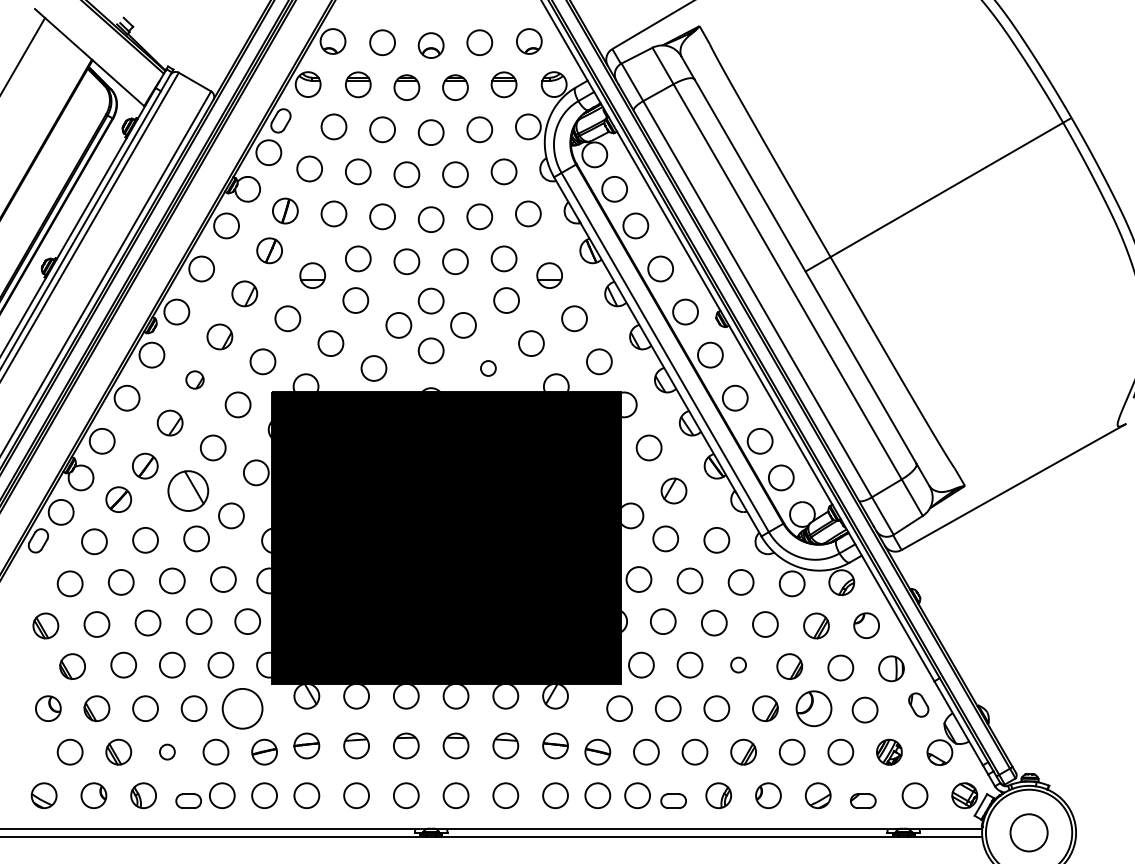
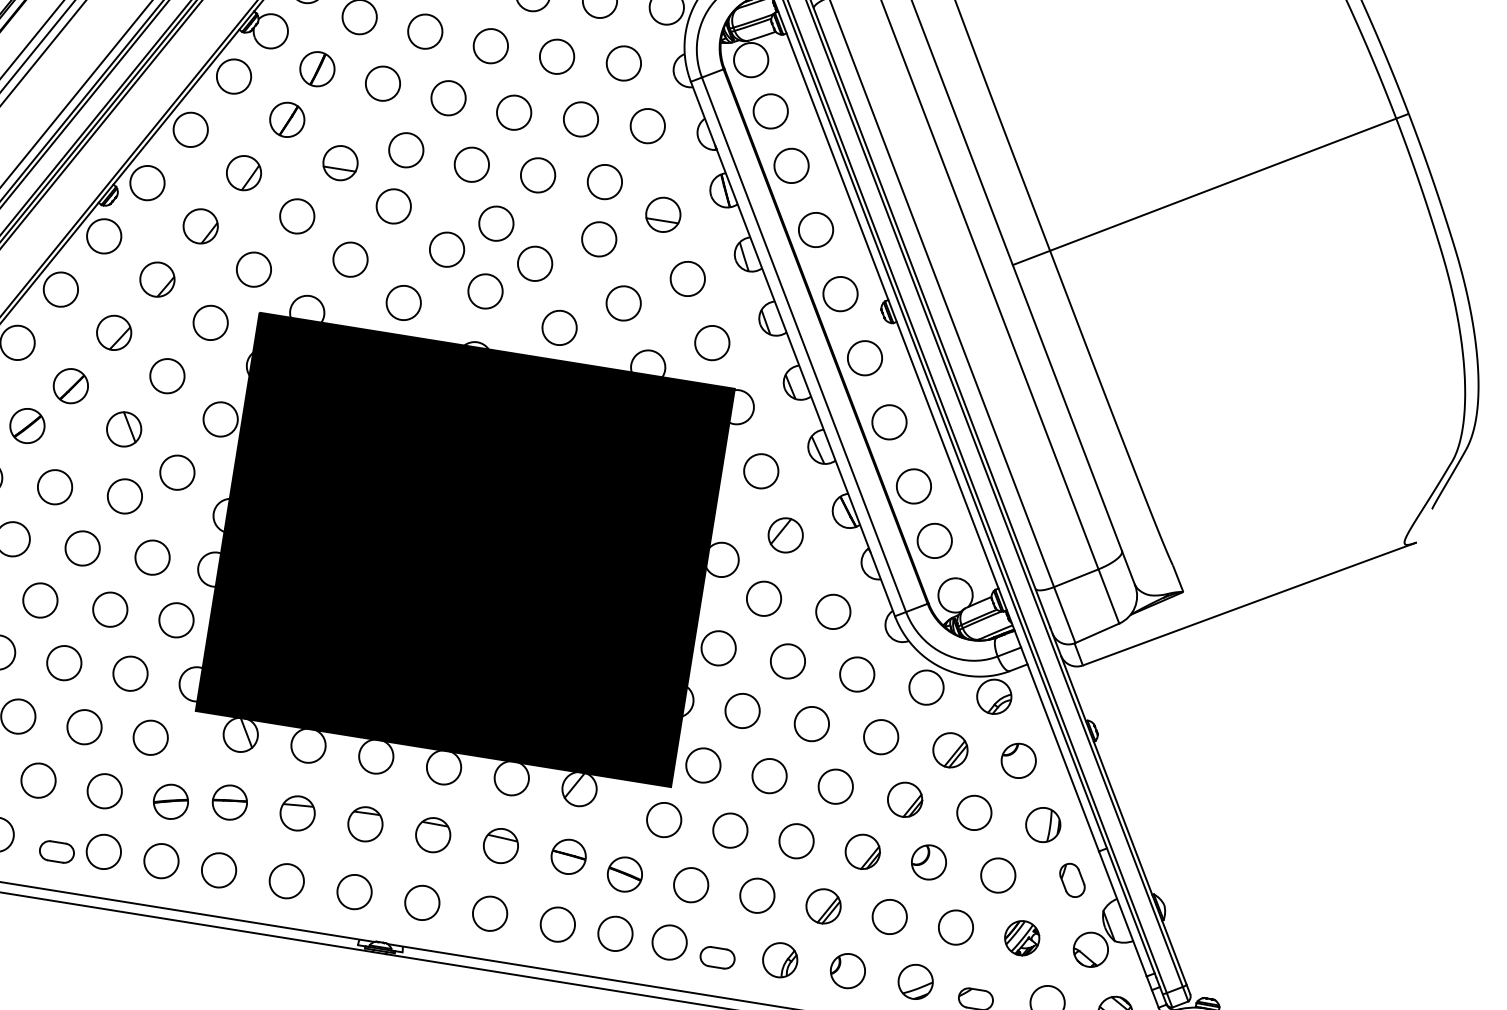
circle: (488, 368) -> (559, 327), size x1.67
part: (194, 379) -> (156, 278), size x1.43
part: (188, 490) -> (124, 428), size x0.62
circle: (738, 664) -> (835, 785), size x1.67
circle: (242, 708) -> (150, 737), size x0.62
part: (813, 708) -> (928, 862), size x0.71
circle: (167, 751) -> (38, 779), size x1.67

